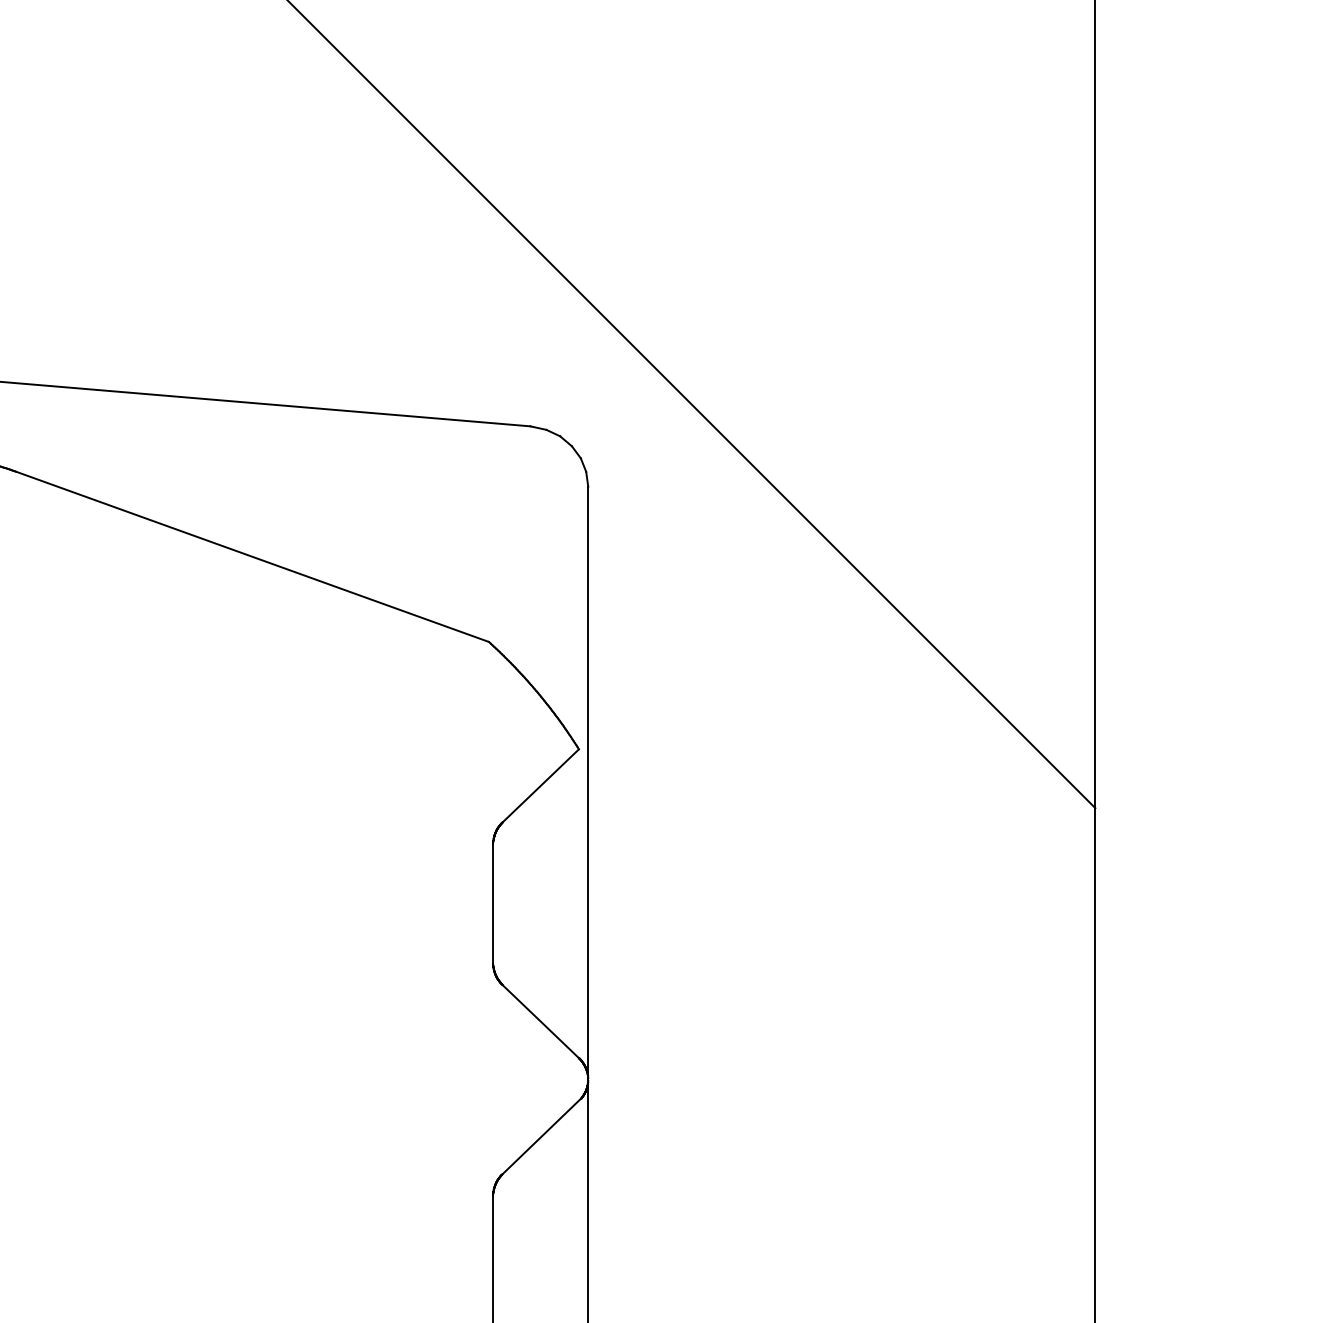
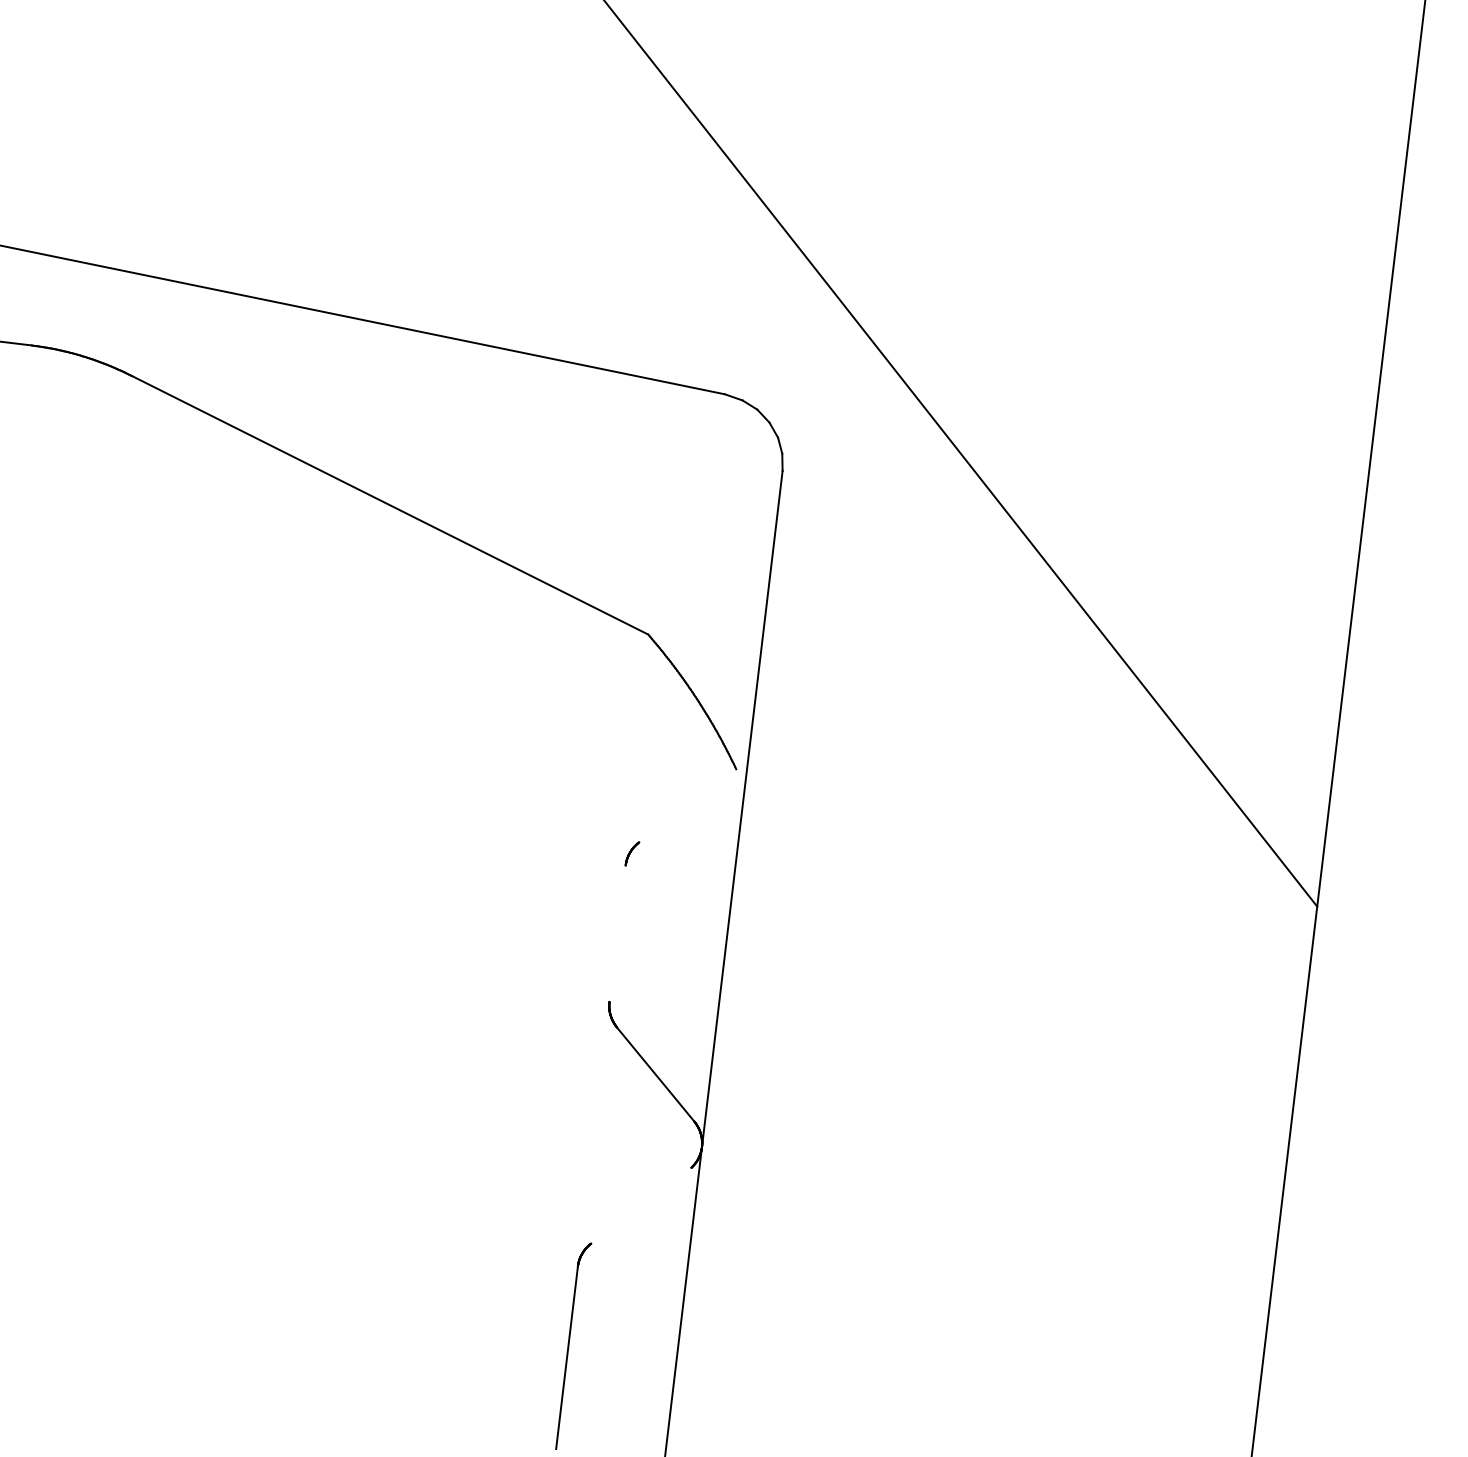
line: (540, 785) -> (687, 805), removed
line: (493, 903) -> (617, 933), removed
line: (541, 1136) -> (640, 1205), removed

